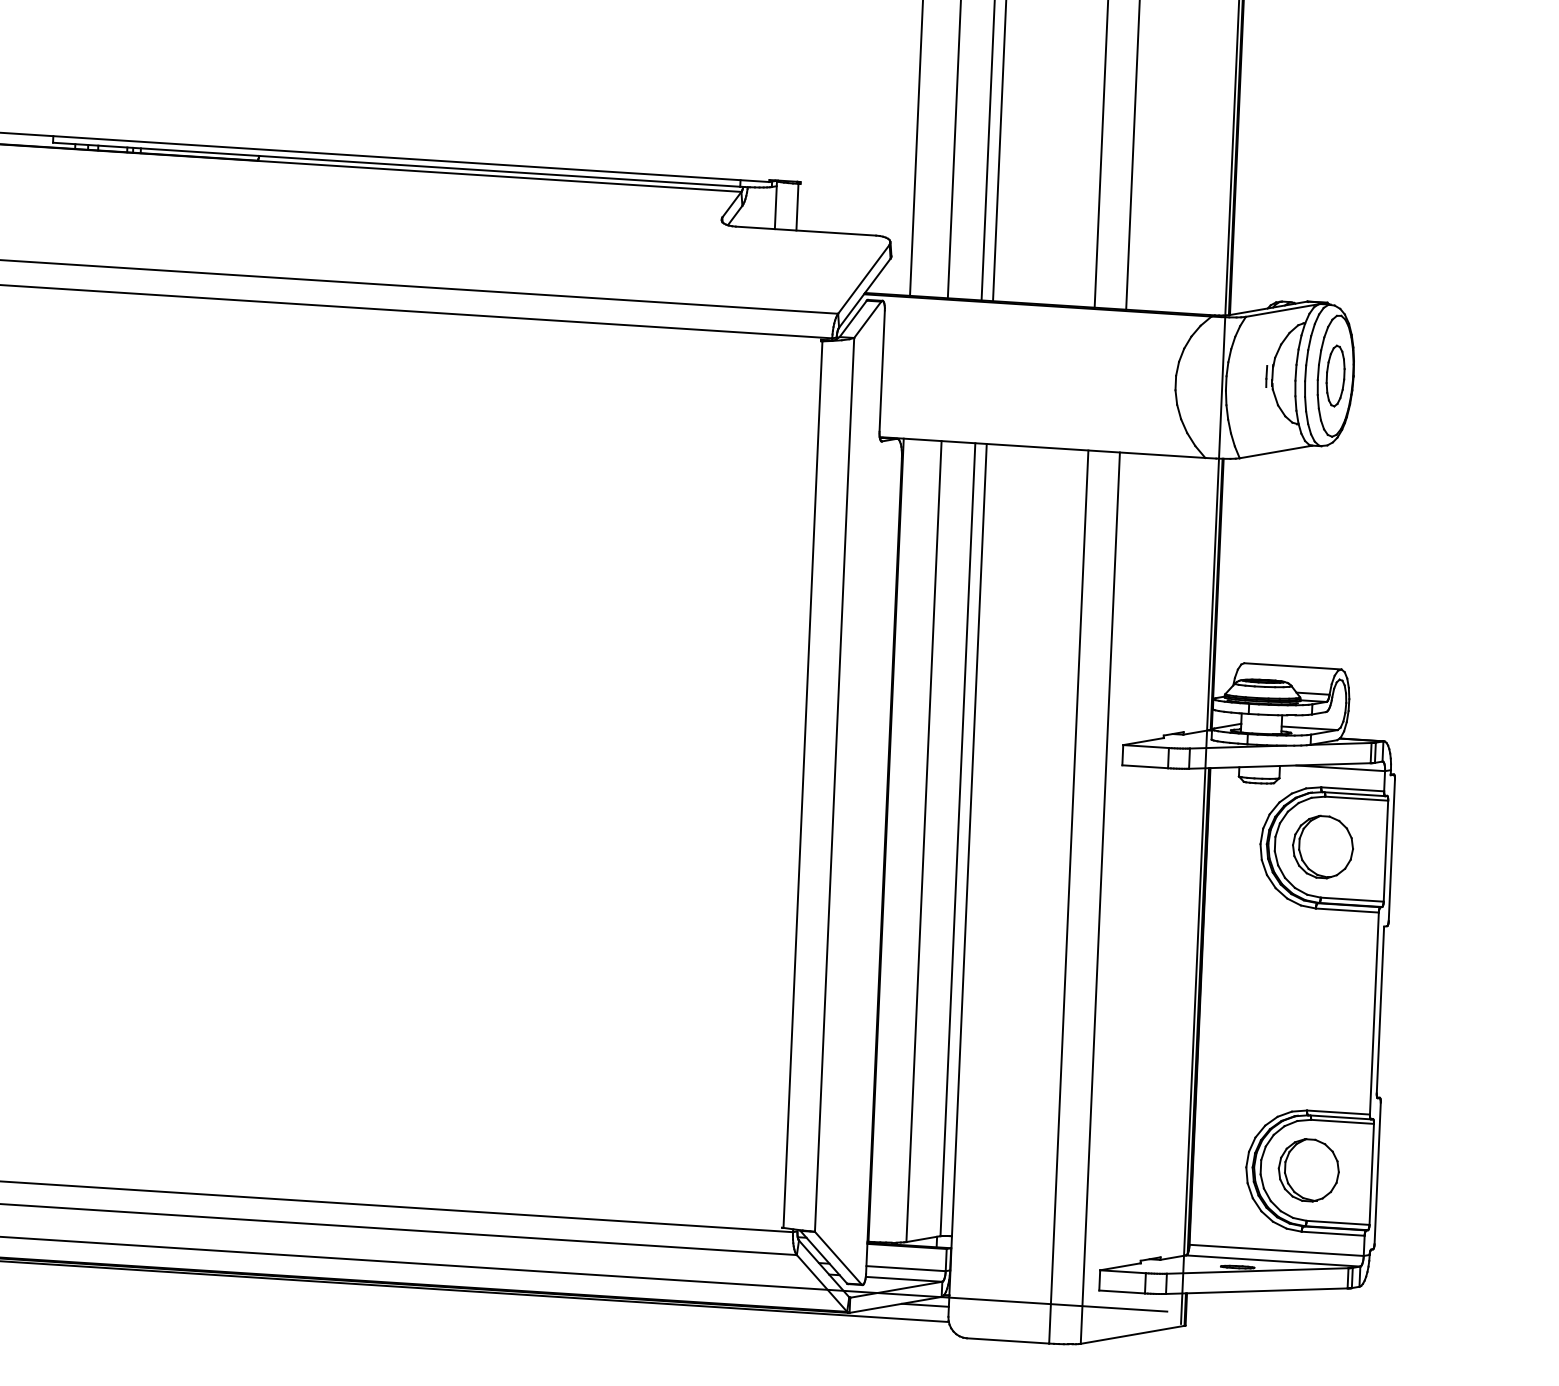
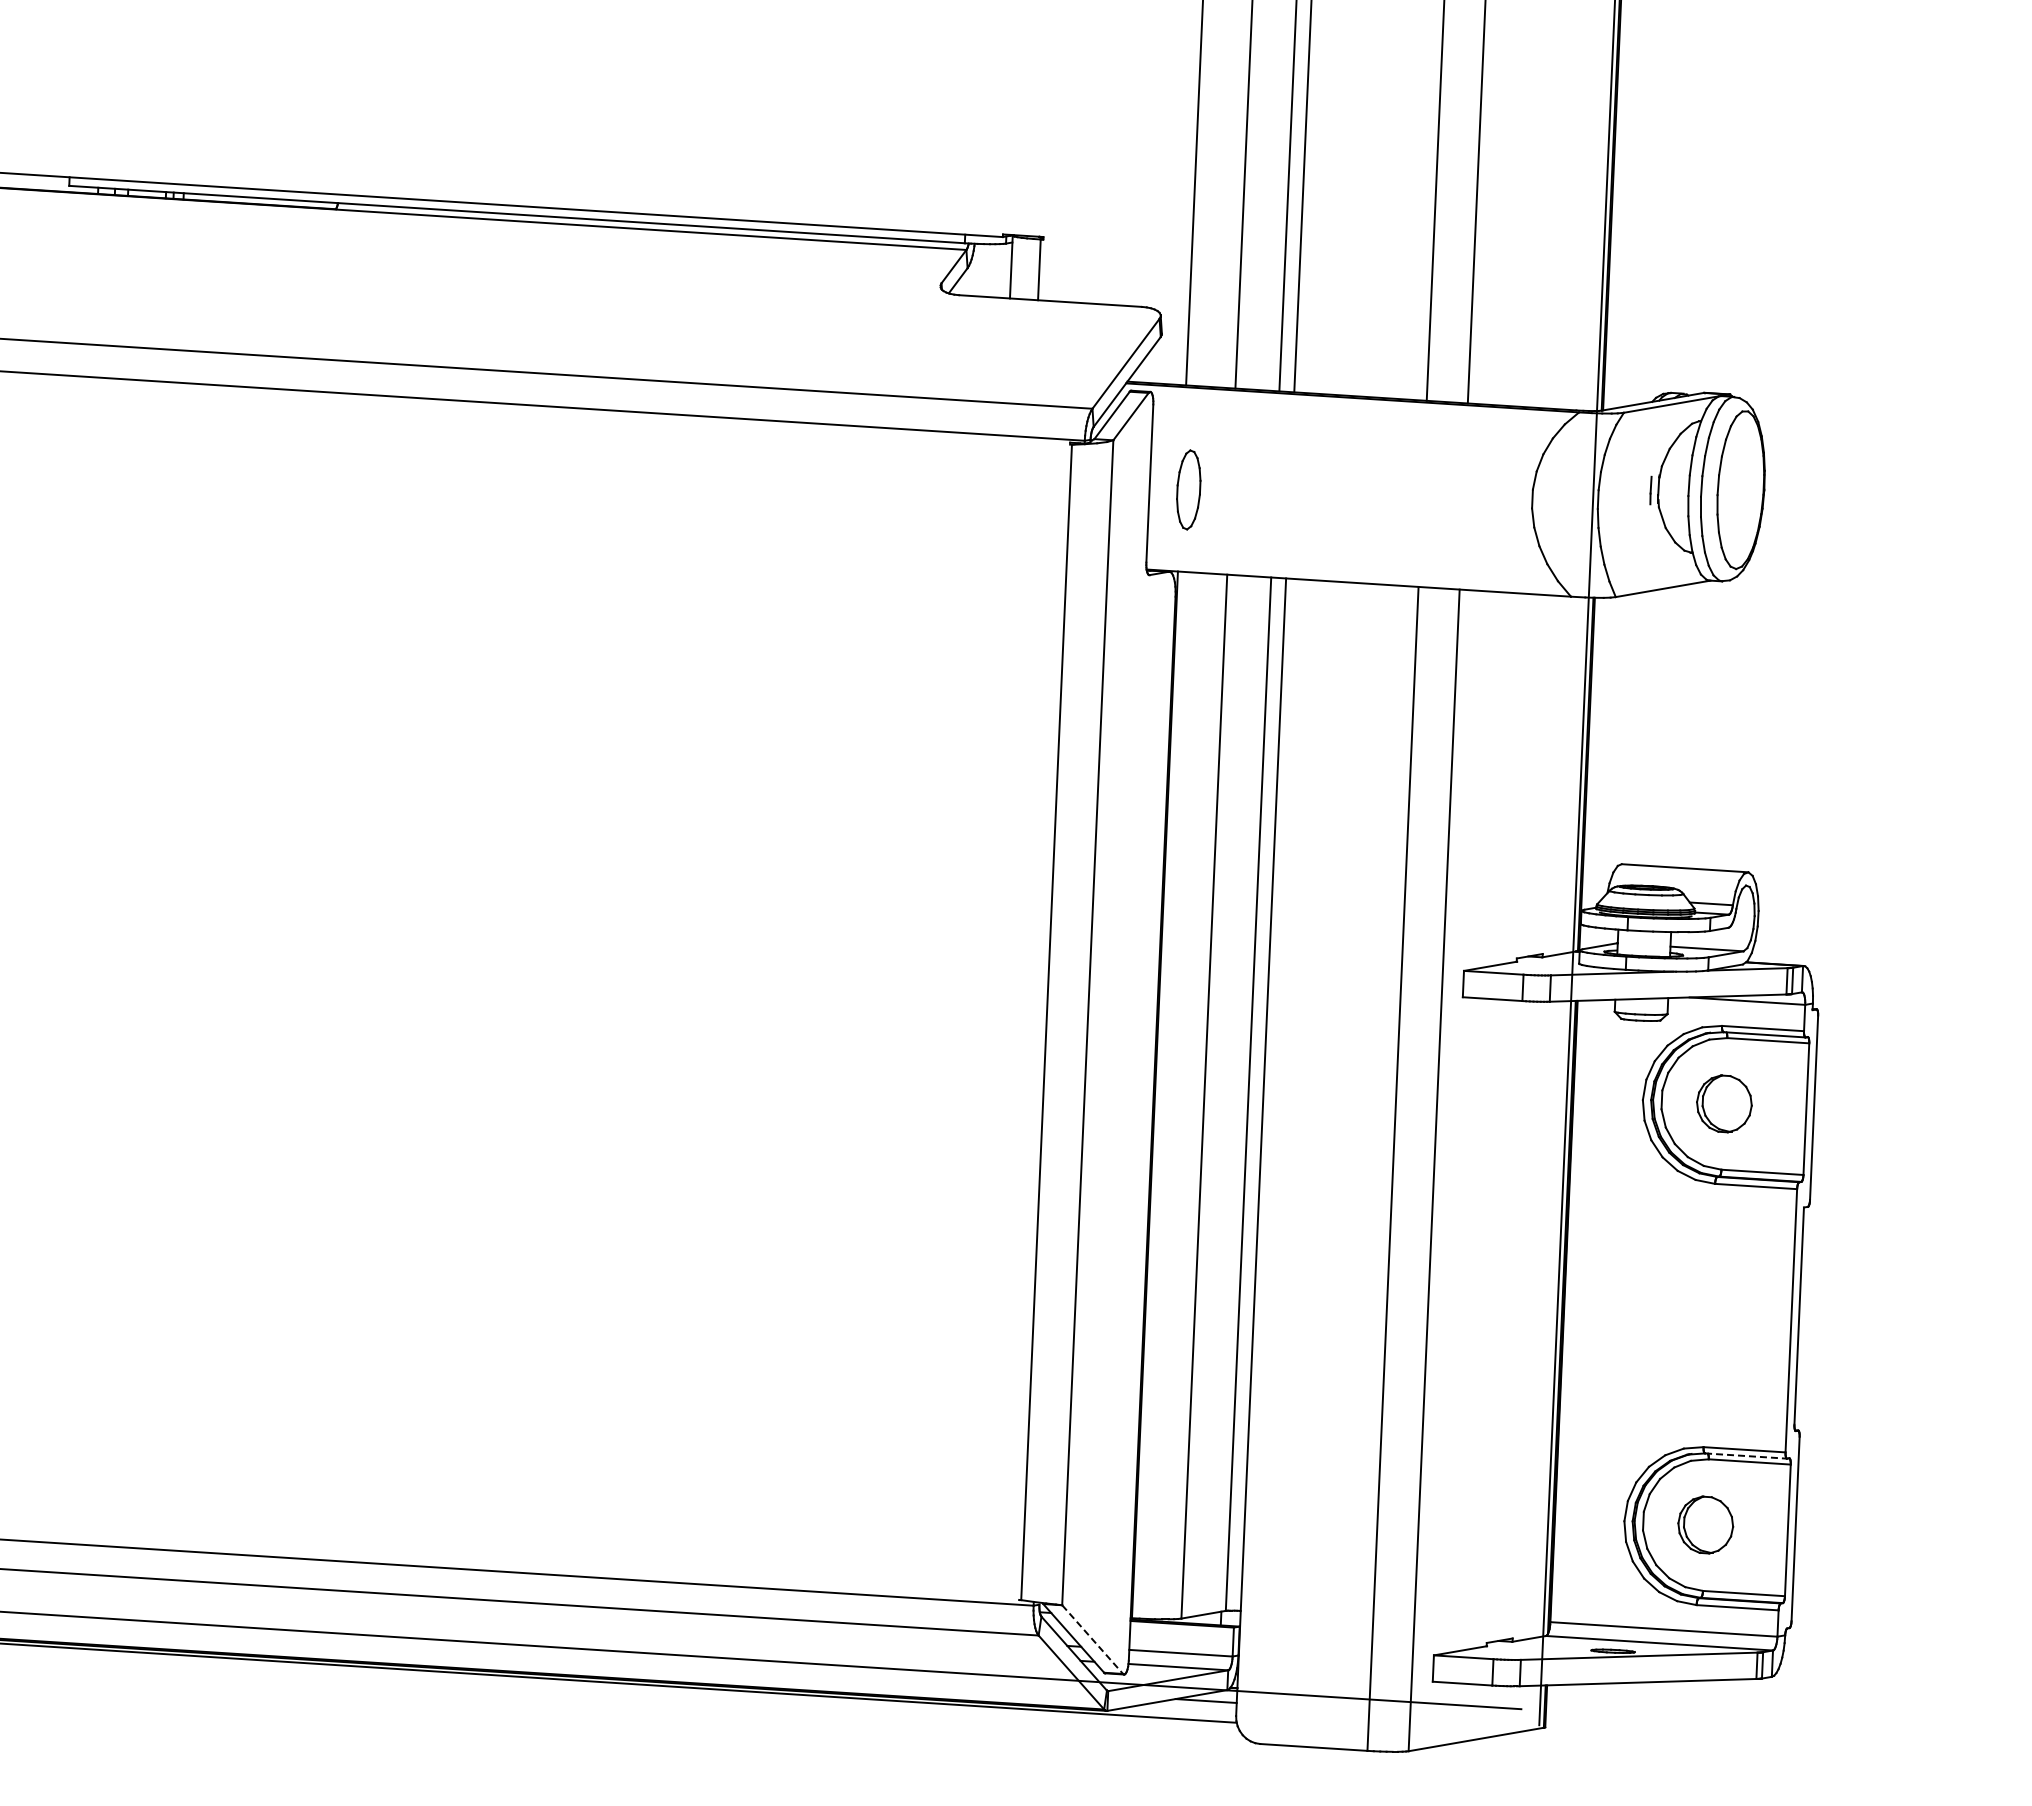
part: (1335, 375) -> (1188, 489), moved
part: (1323, 846) -> (1724, 1103), size x0.7
line: (1340, 1117) -> (1746, 1456), solid -> dashed
part: (1308, 1169) -> (1705, 1524), size x0.7
line: (838, 1258) -> (1092, 1639), solid -> dashed

